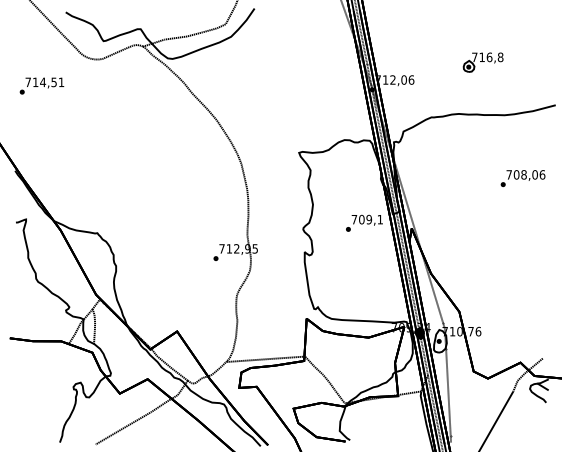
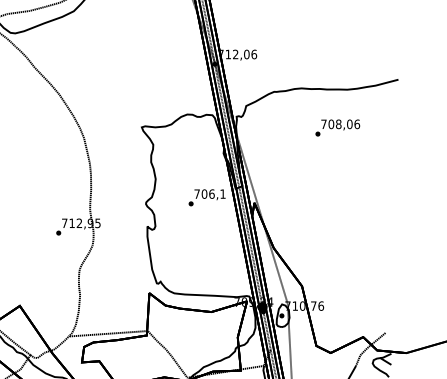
part: (482, 62) -> (325, 36), removed
text: (522, 178) -> (337, 127), moved
text: (369, 219) -> (212, 193), 709,1 -> 706,1

